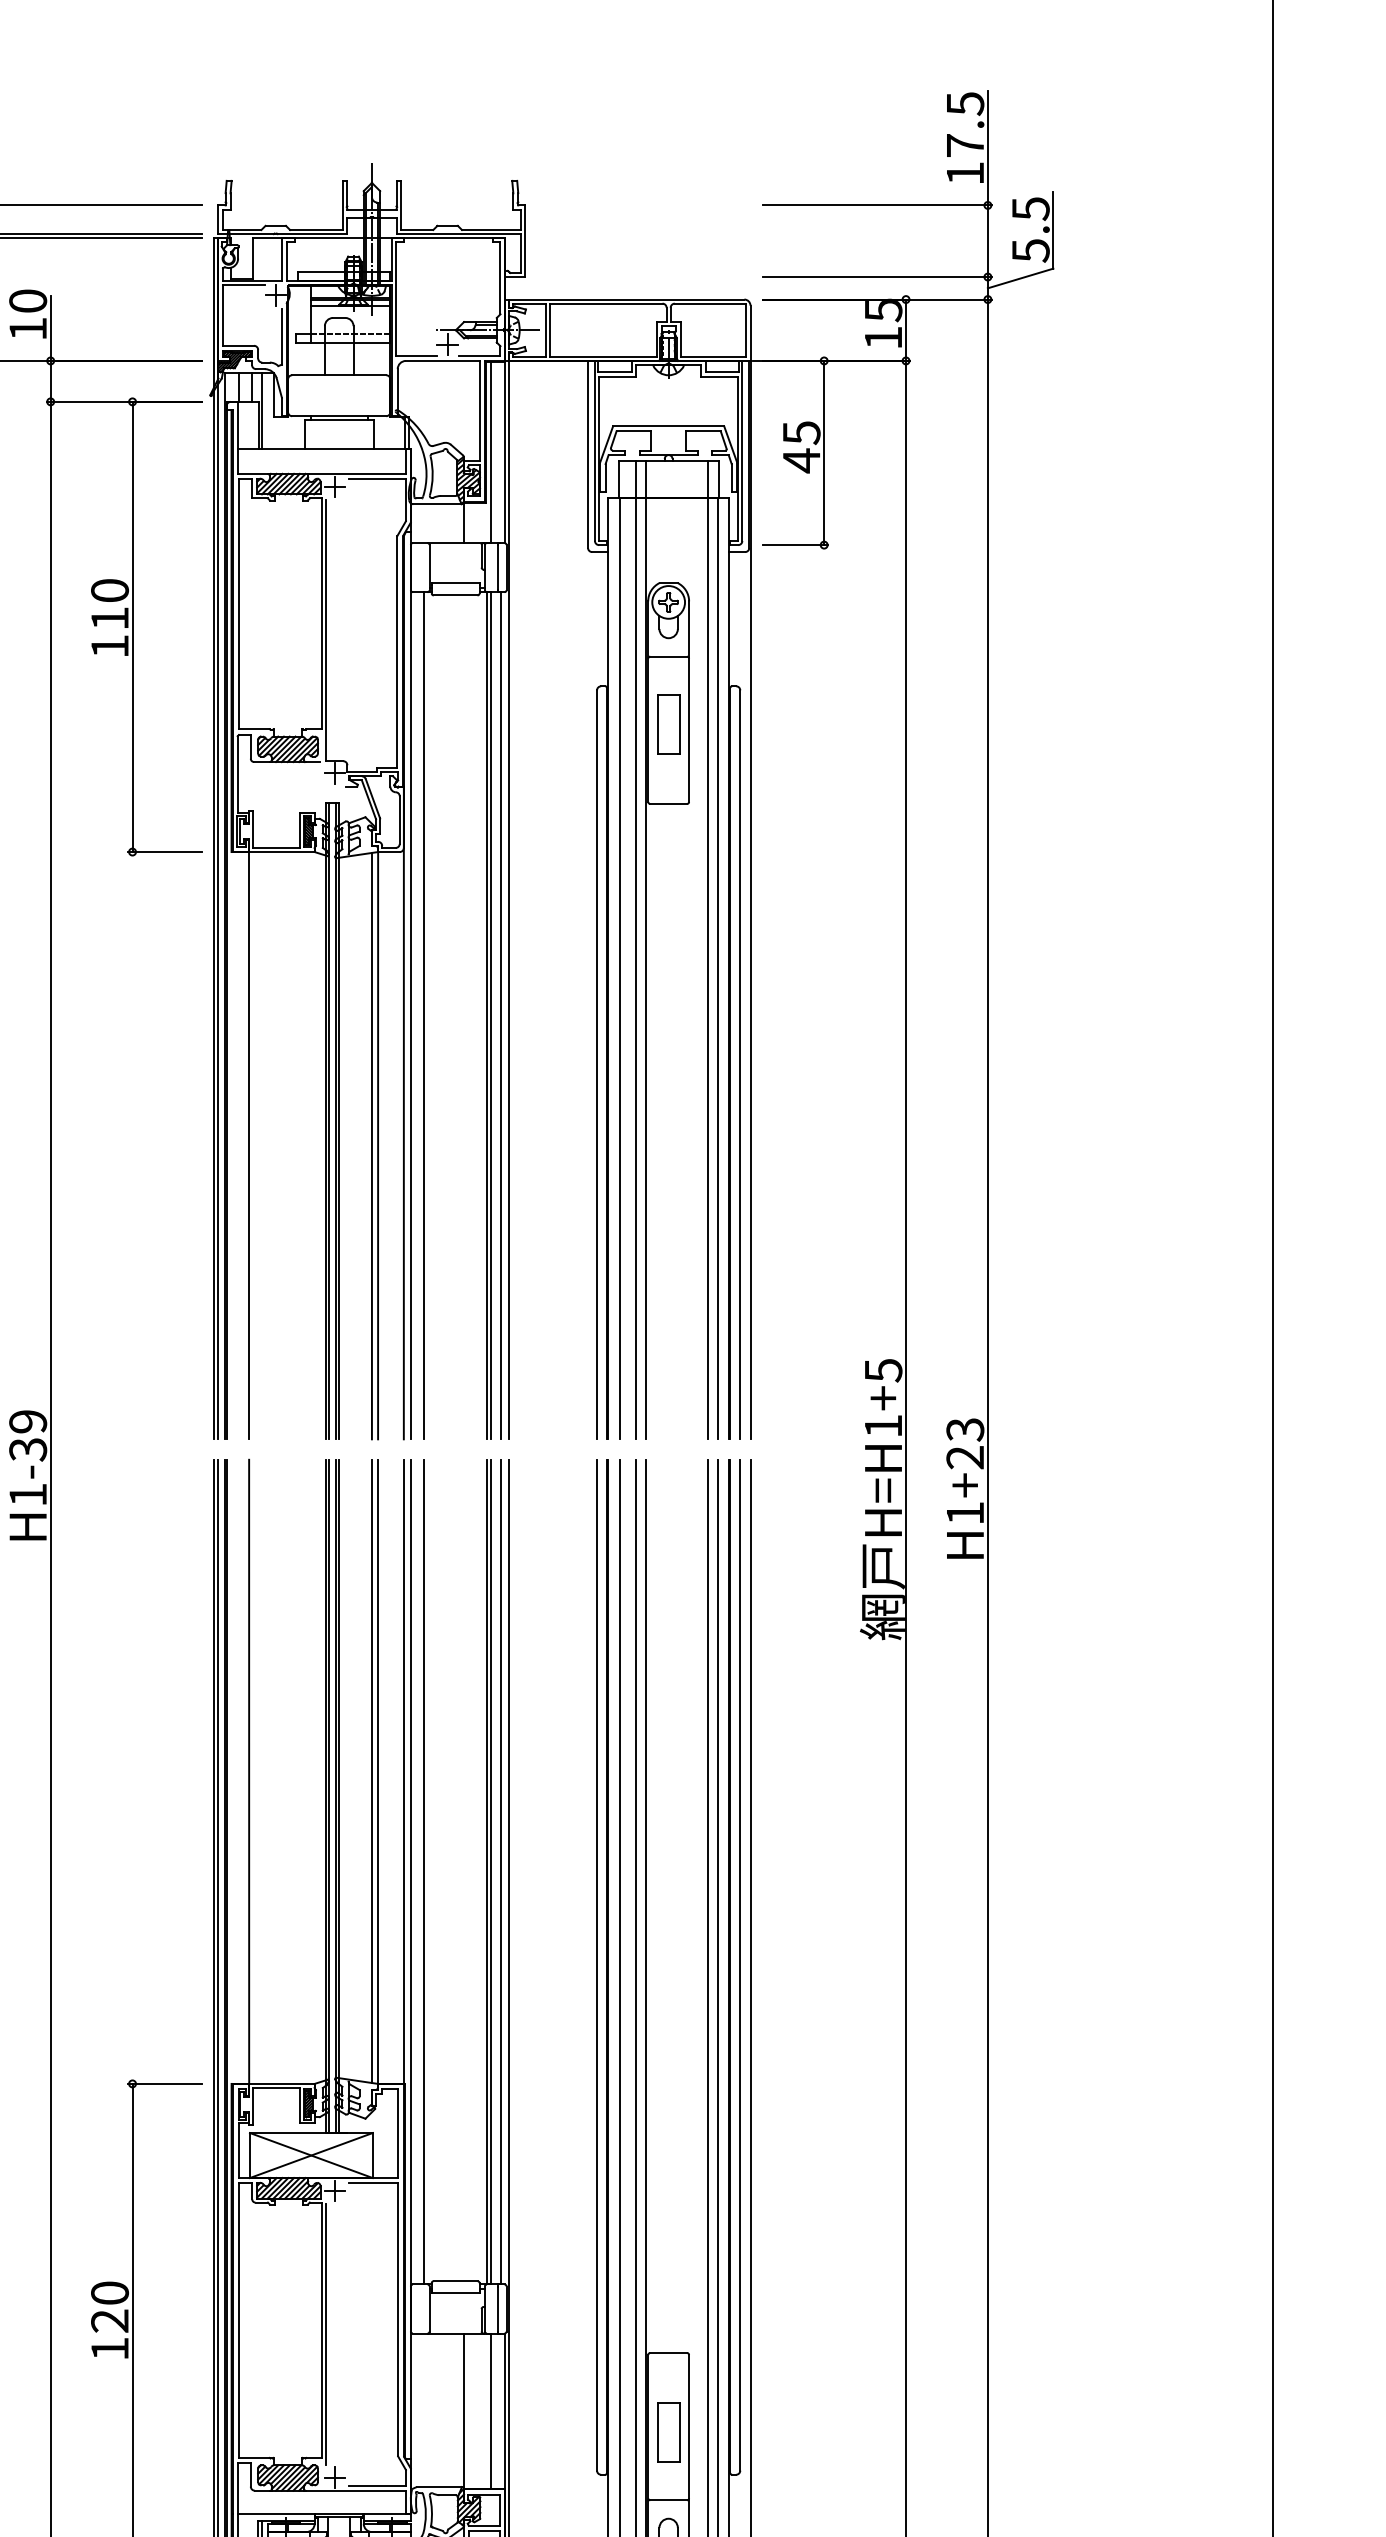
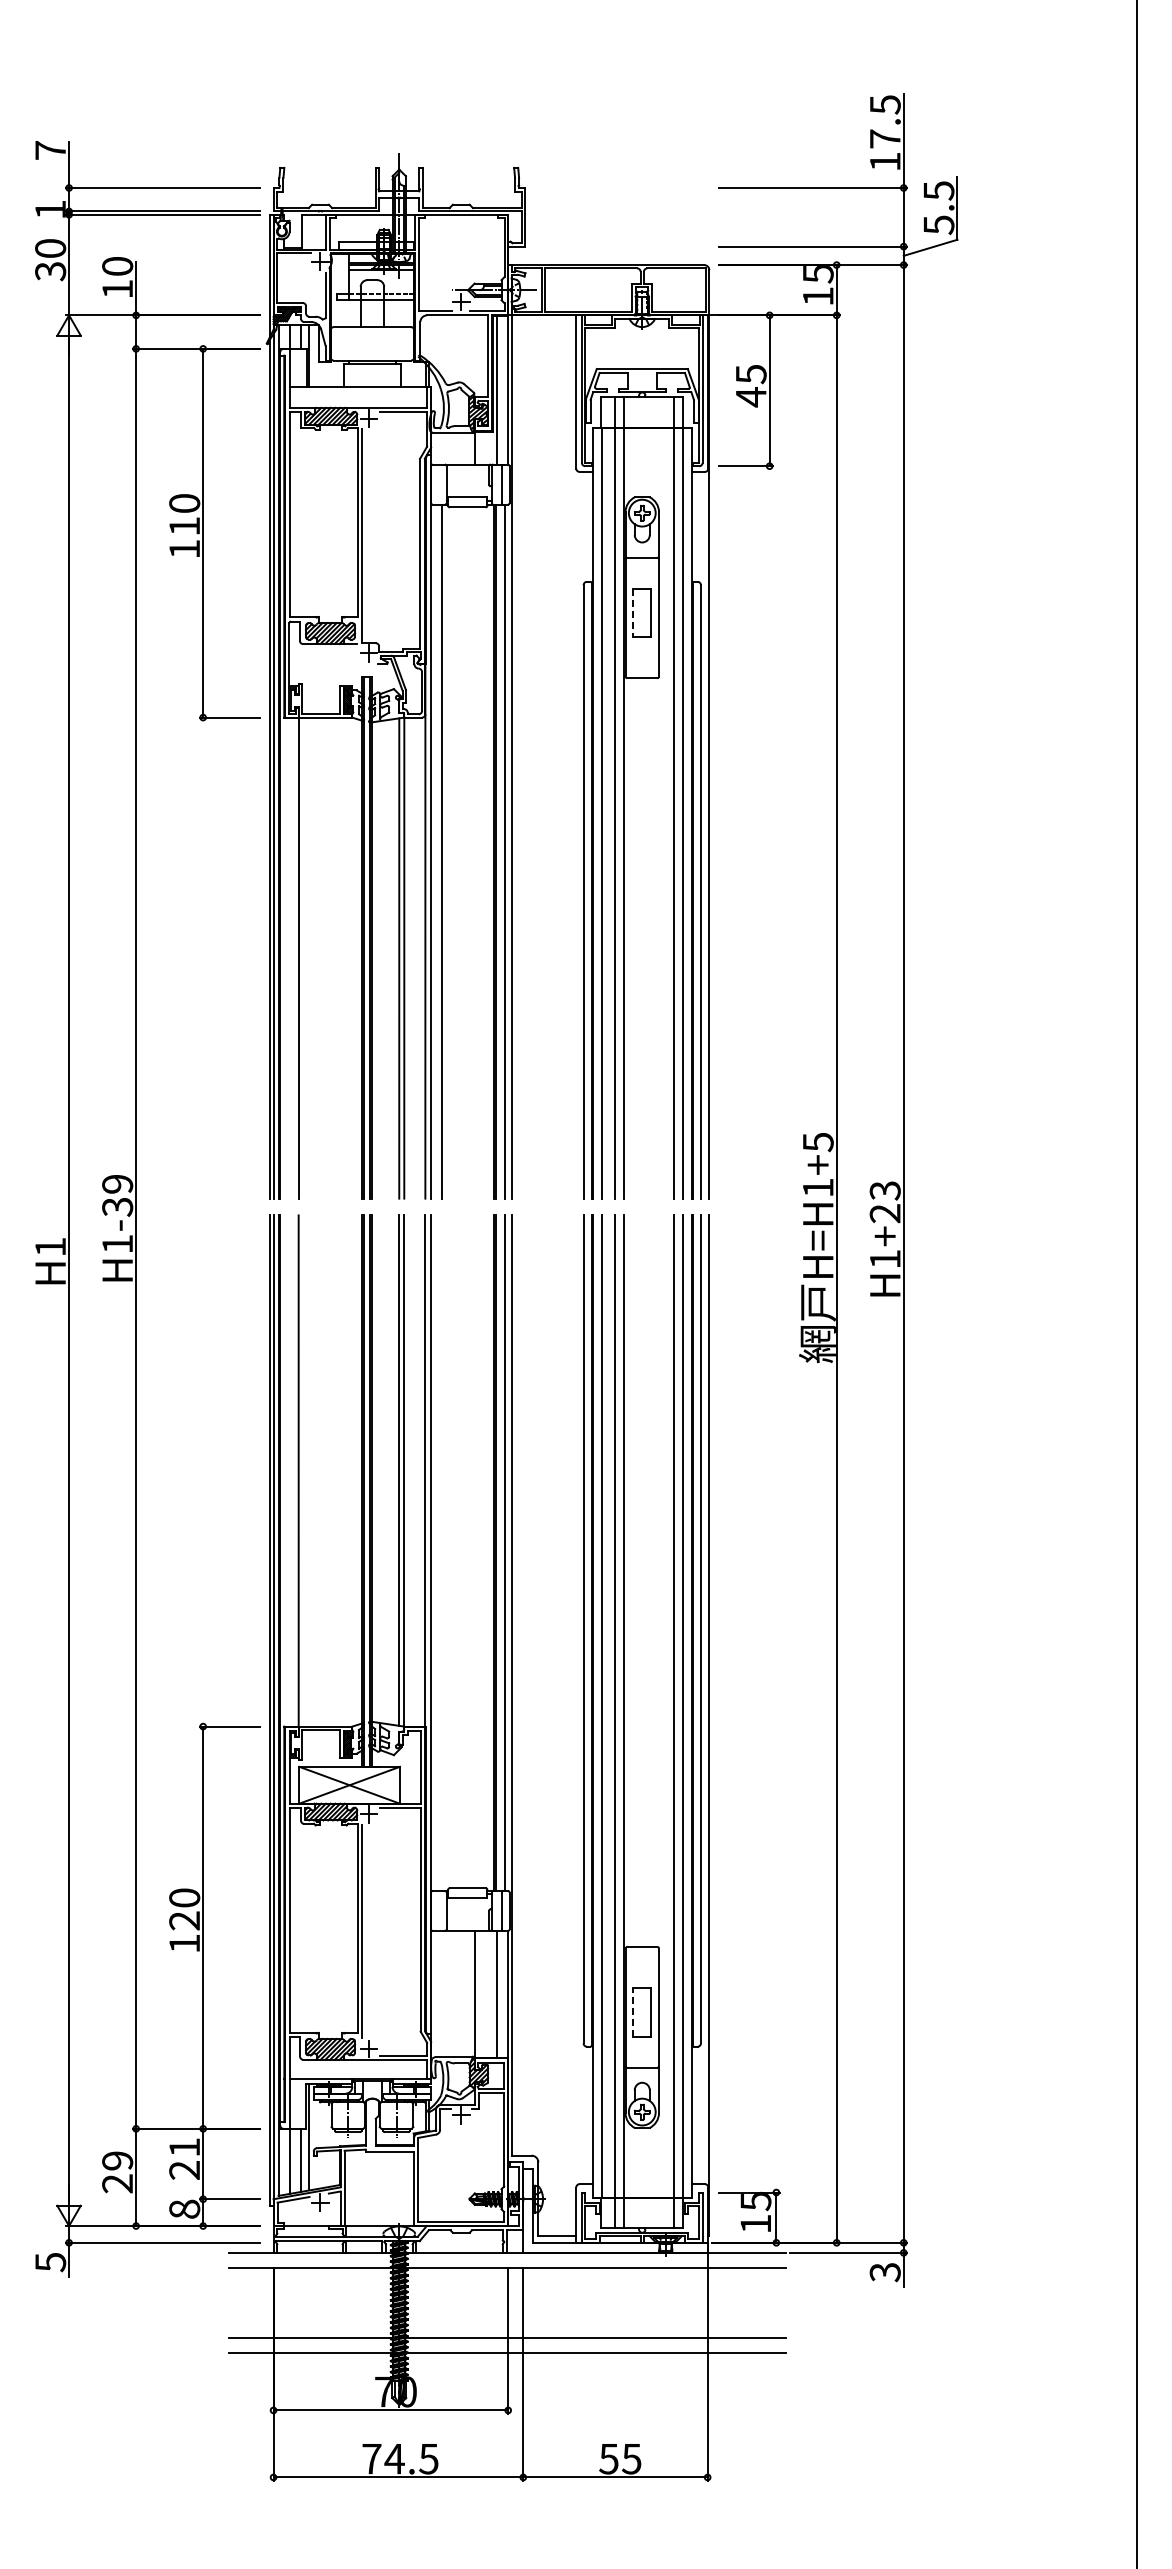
line: (657, 724) -> (633, 613), solid -> dashed
line: (423, 1871) -> (441, 1552), removed
line: (657, 2431) -> (633, 2011), solid -> dashed

